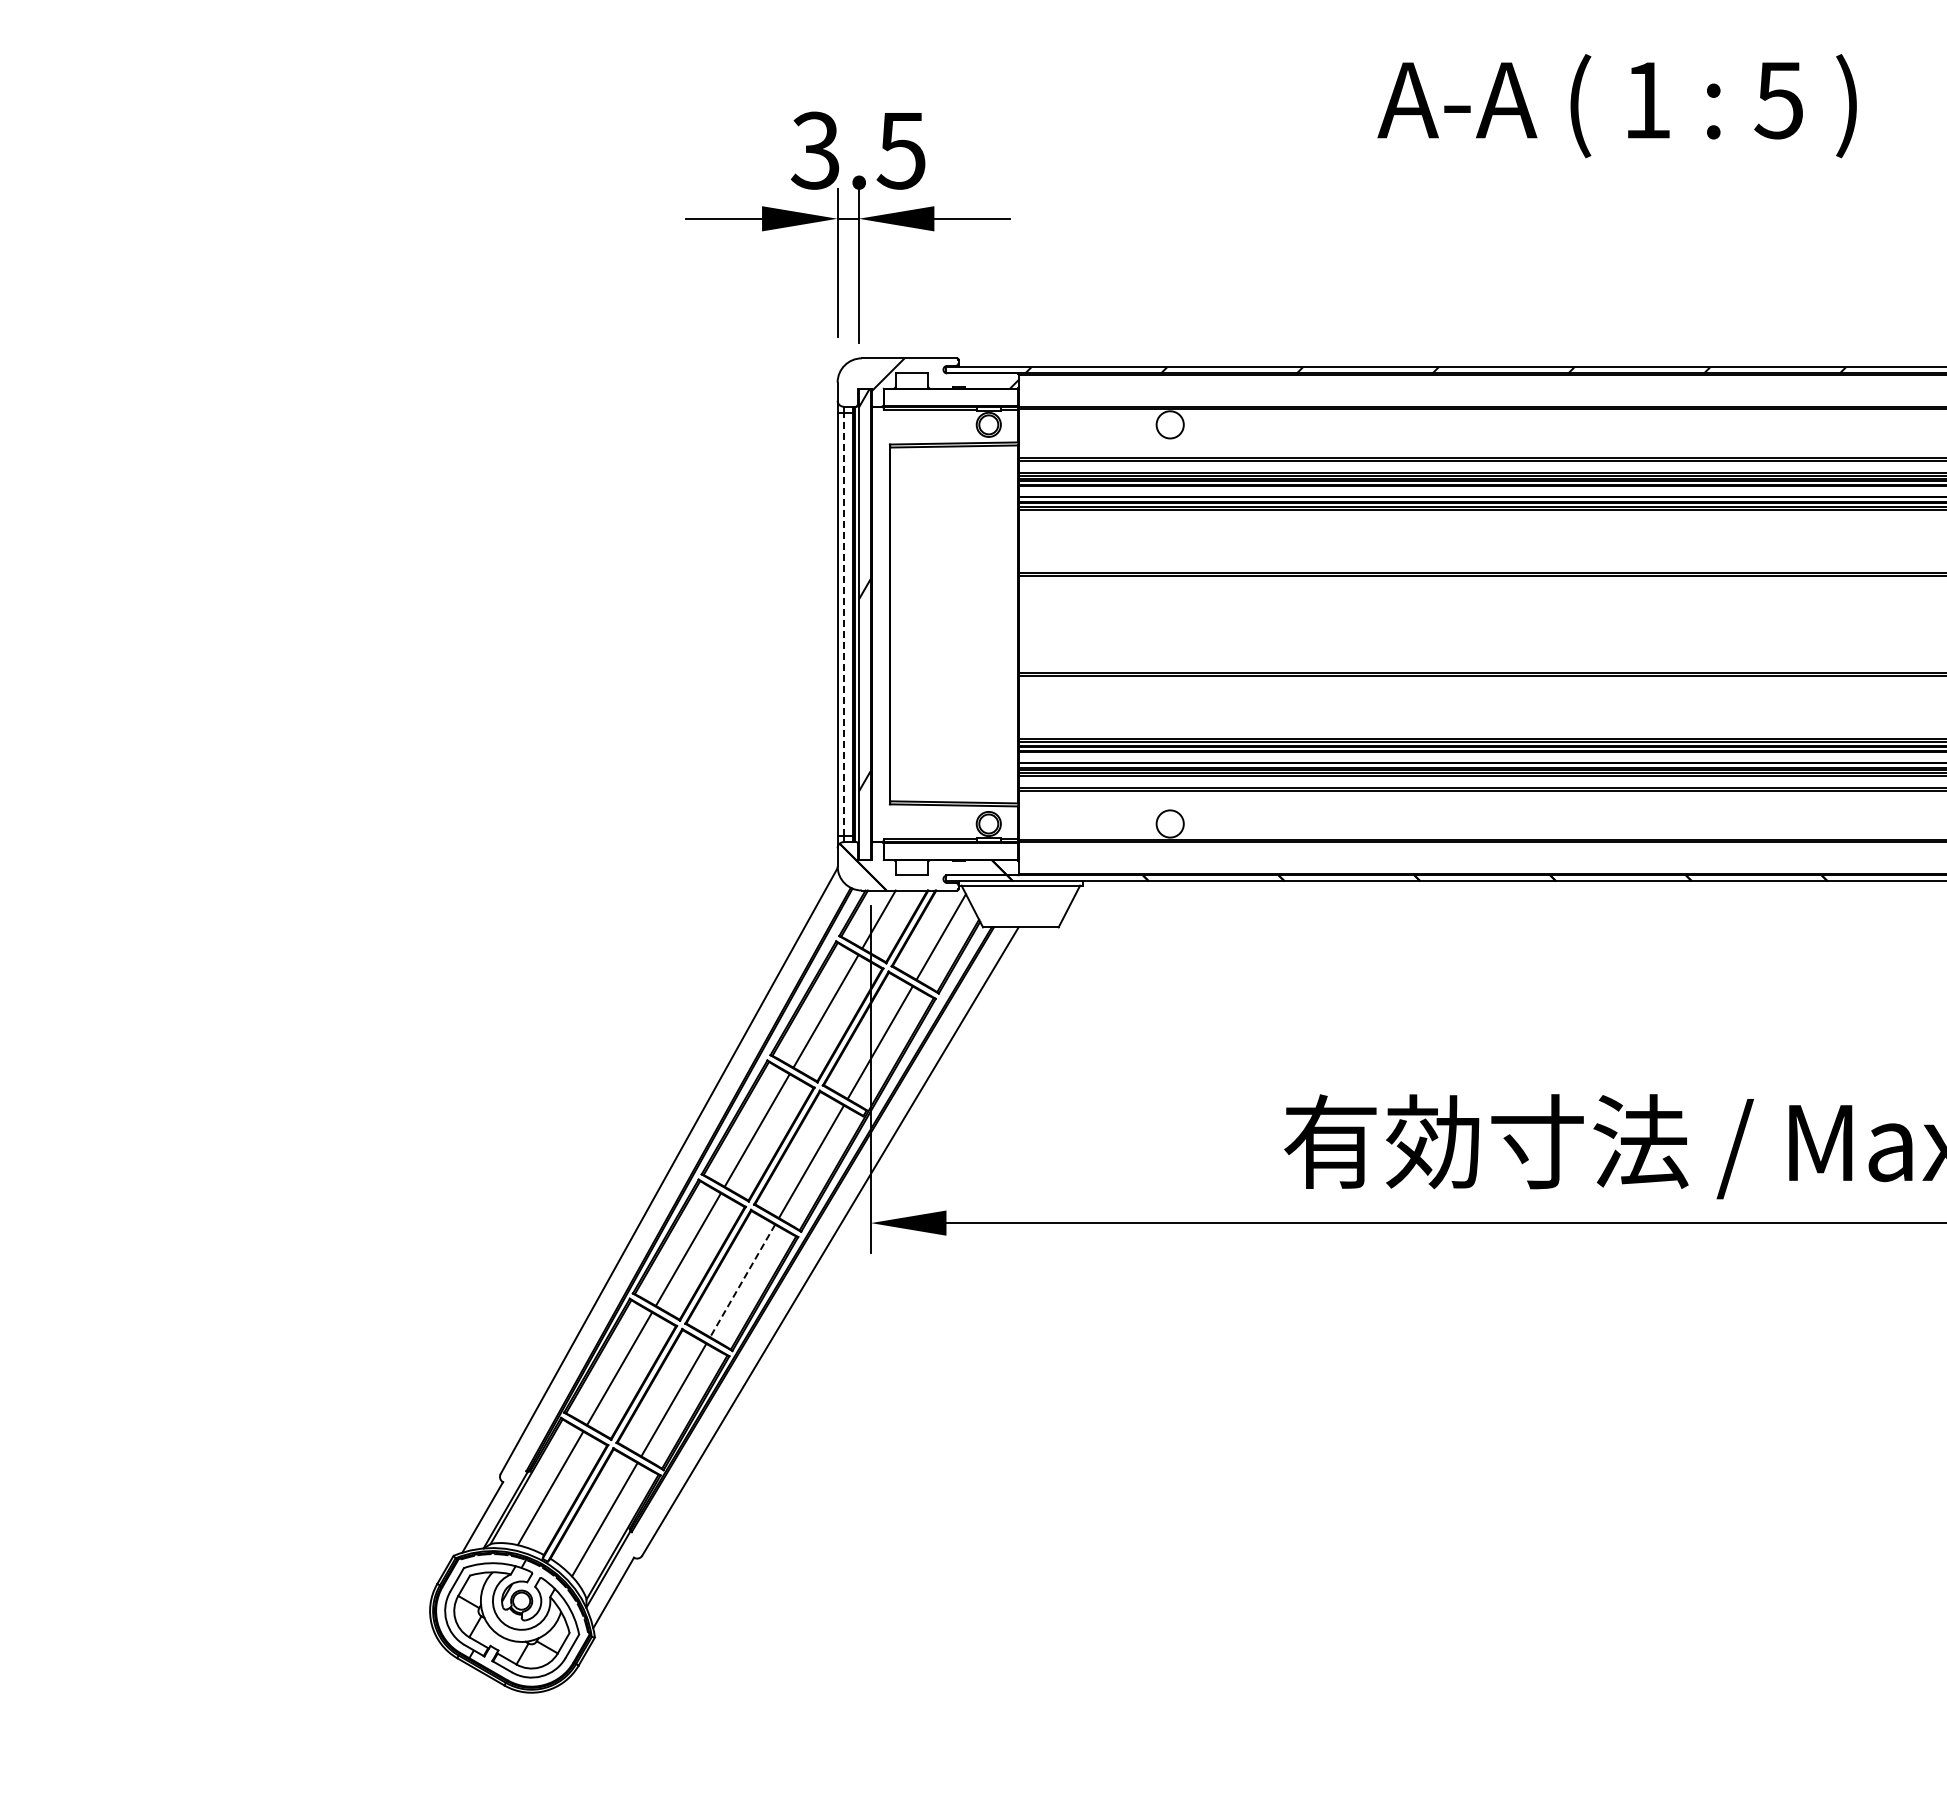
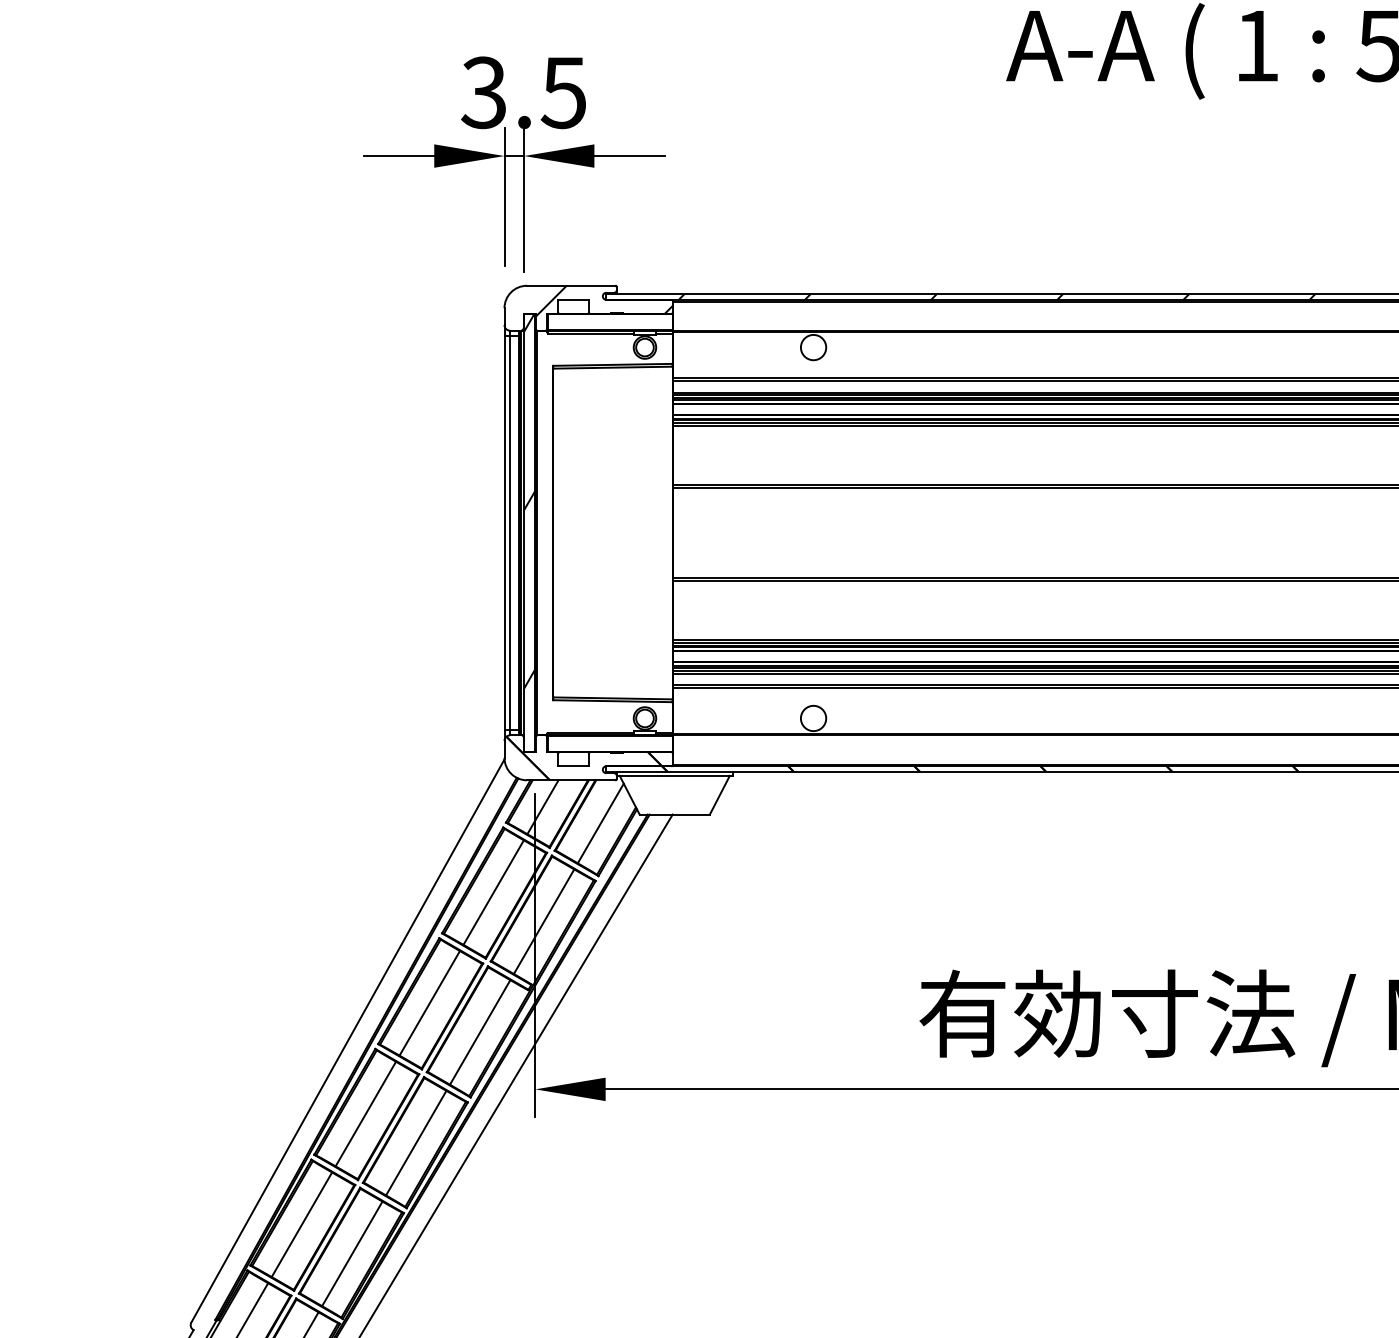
line: (843, 624) -> (509, 533), dashed -> solid
line: (742, 1280) -> (416, 1142), dashed -> solid

